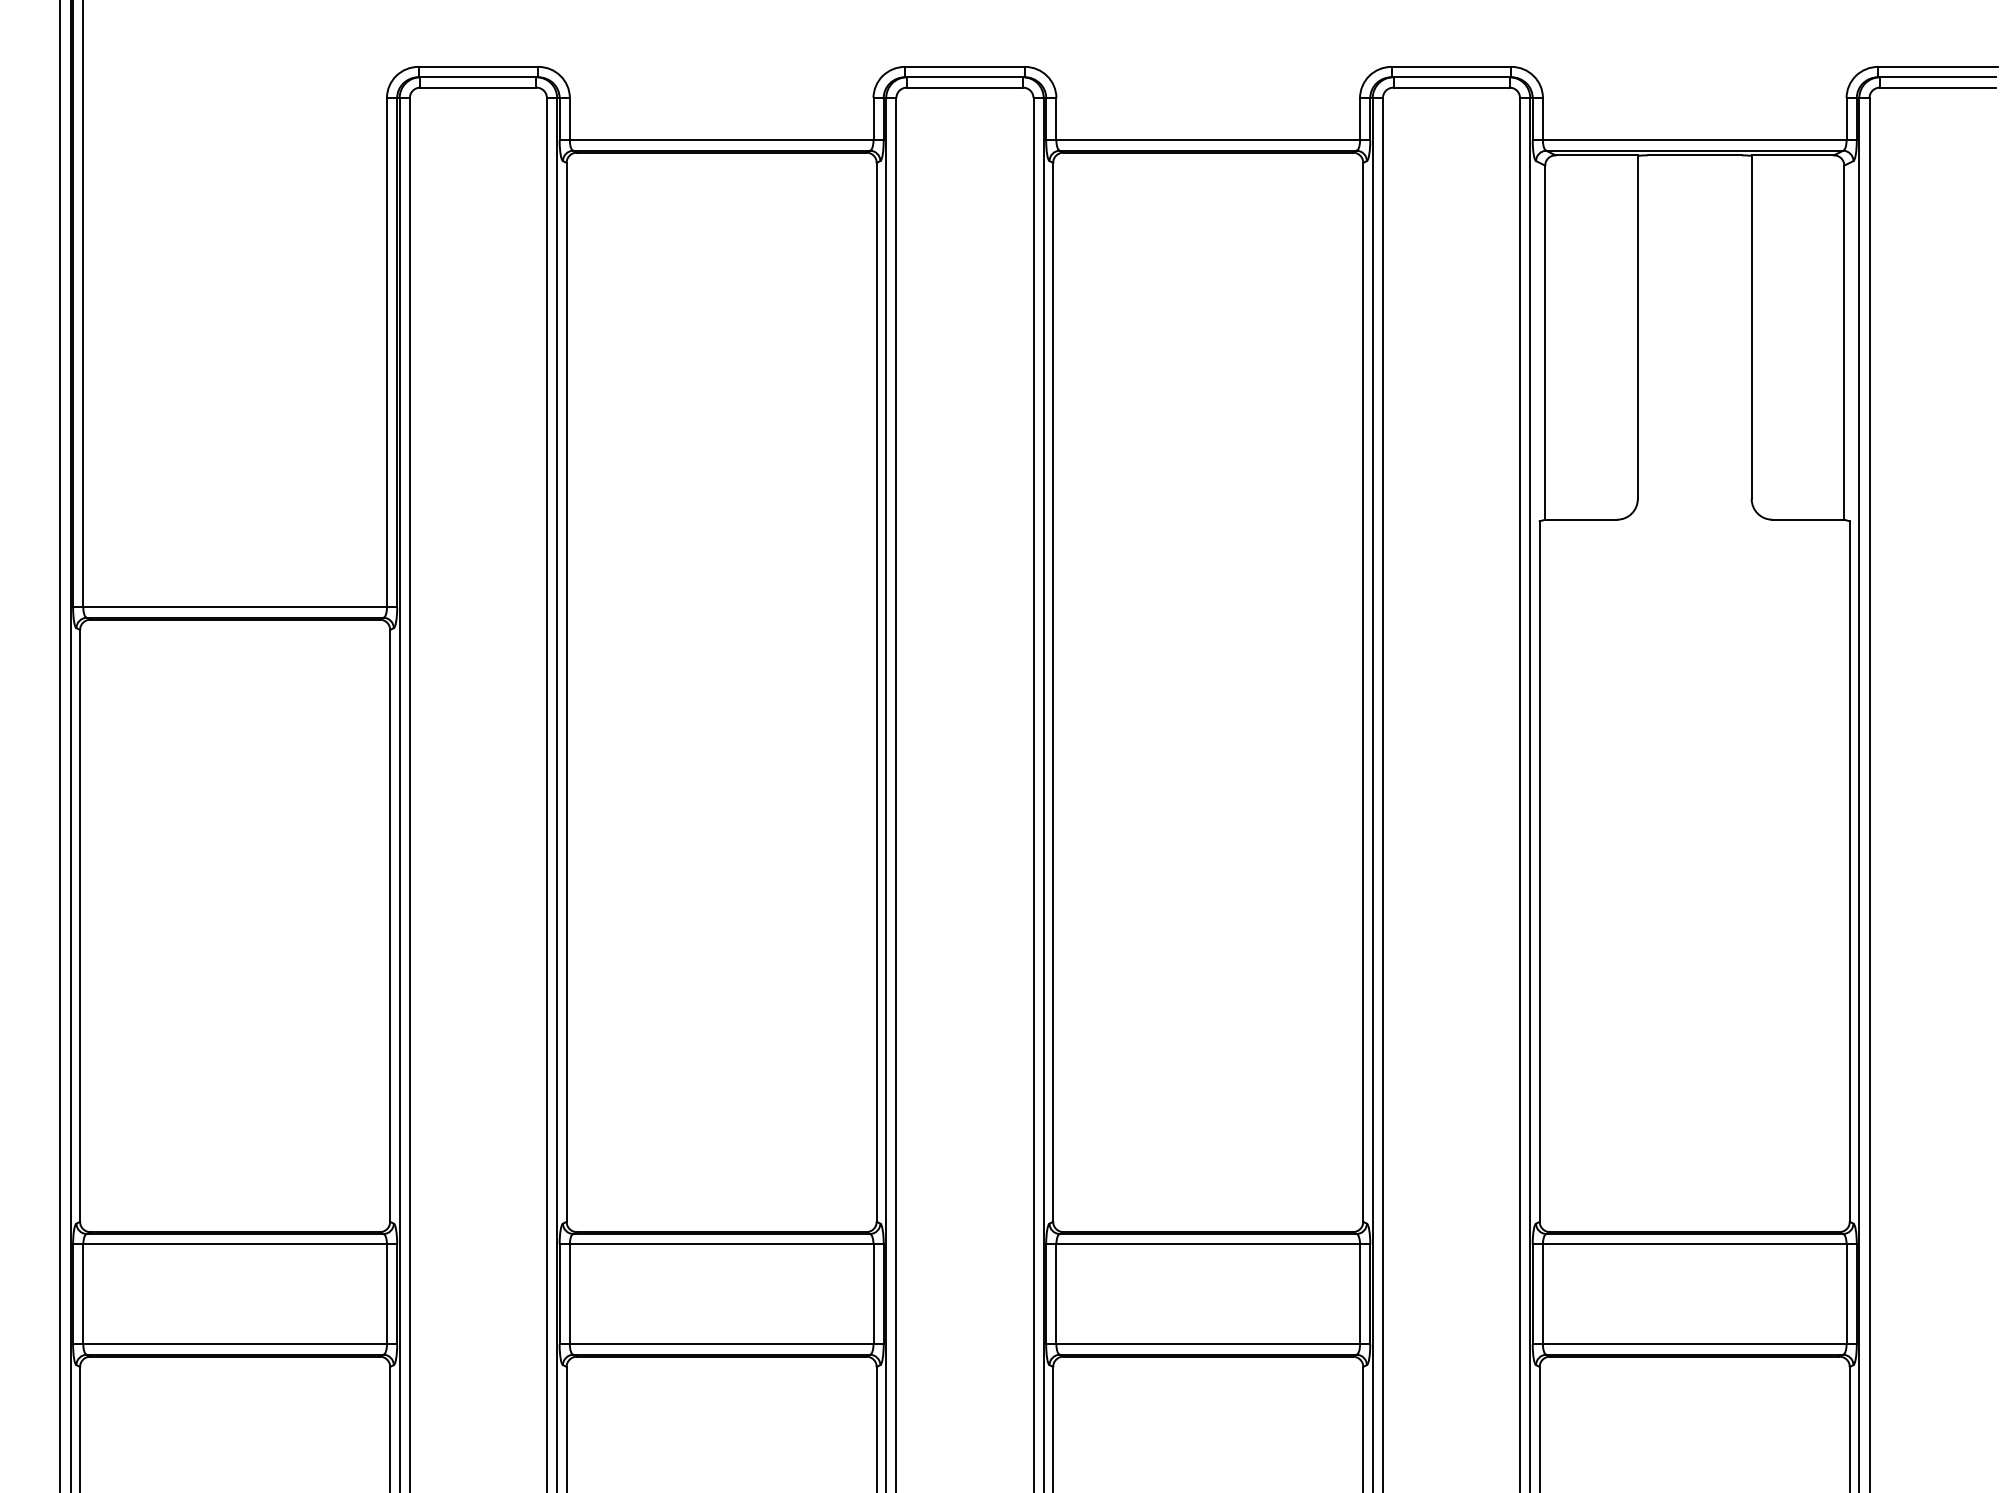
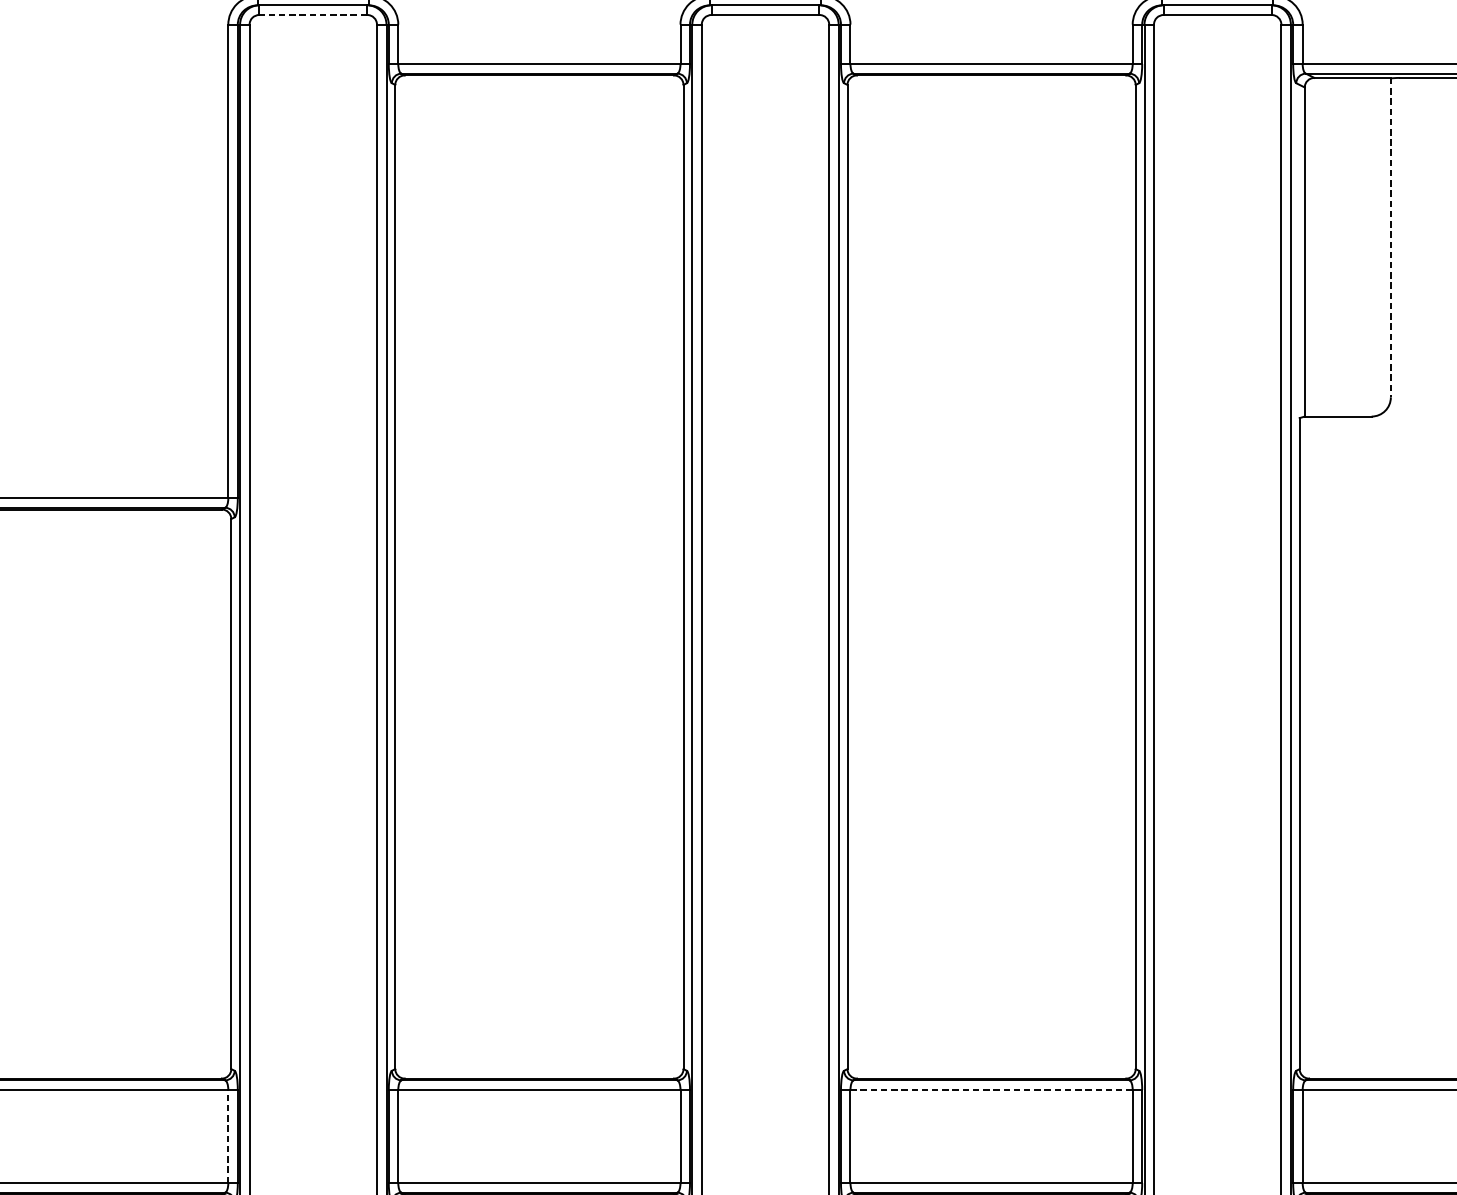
line: (478, 87) -> (313, 14), solid -> dashed
line: (1637, 327) -> (1390, 237), solid -> dashed
line: (1208, 1244) -> (991, 1090), solid -> dashed
line: (386, 1293) -> (227, 1135), solid -> dashed

